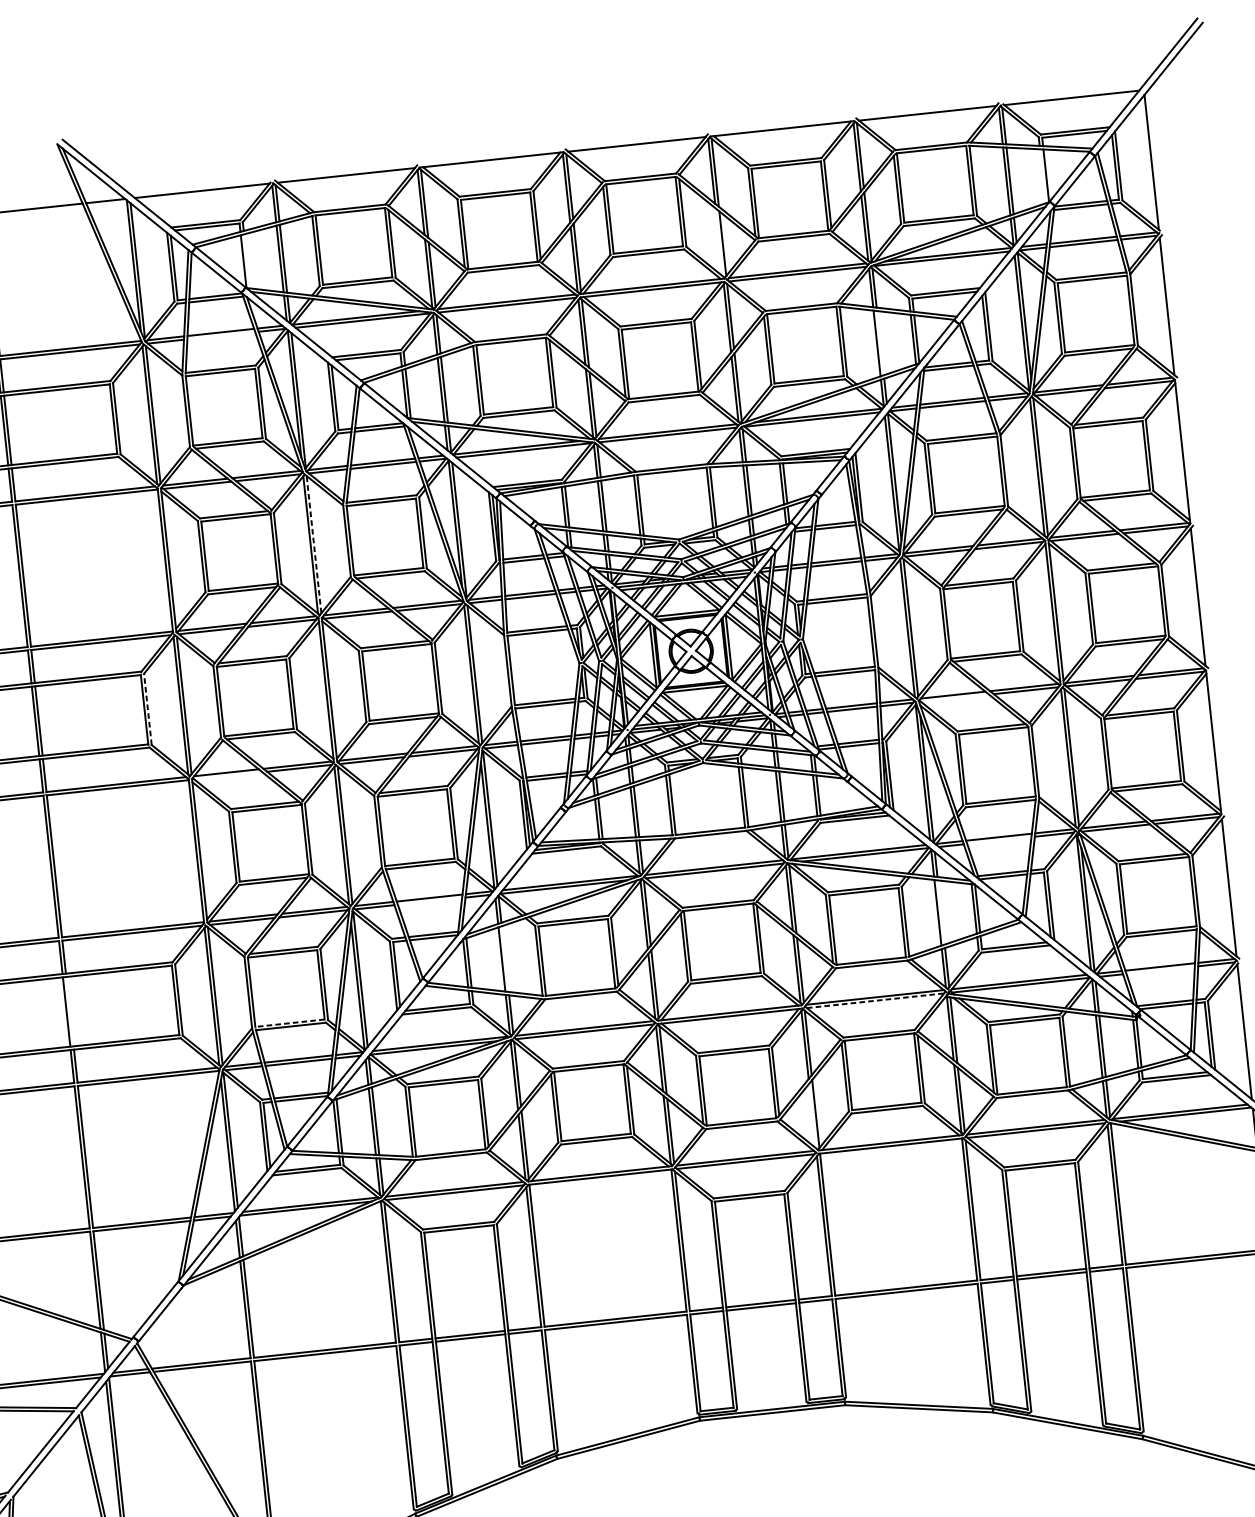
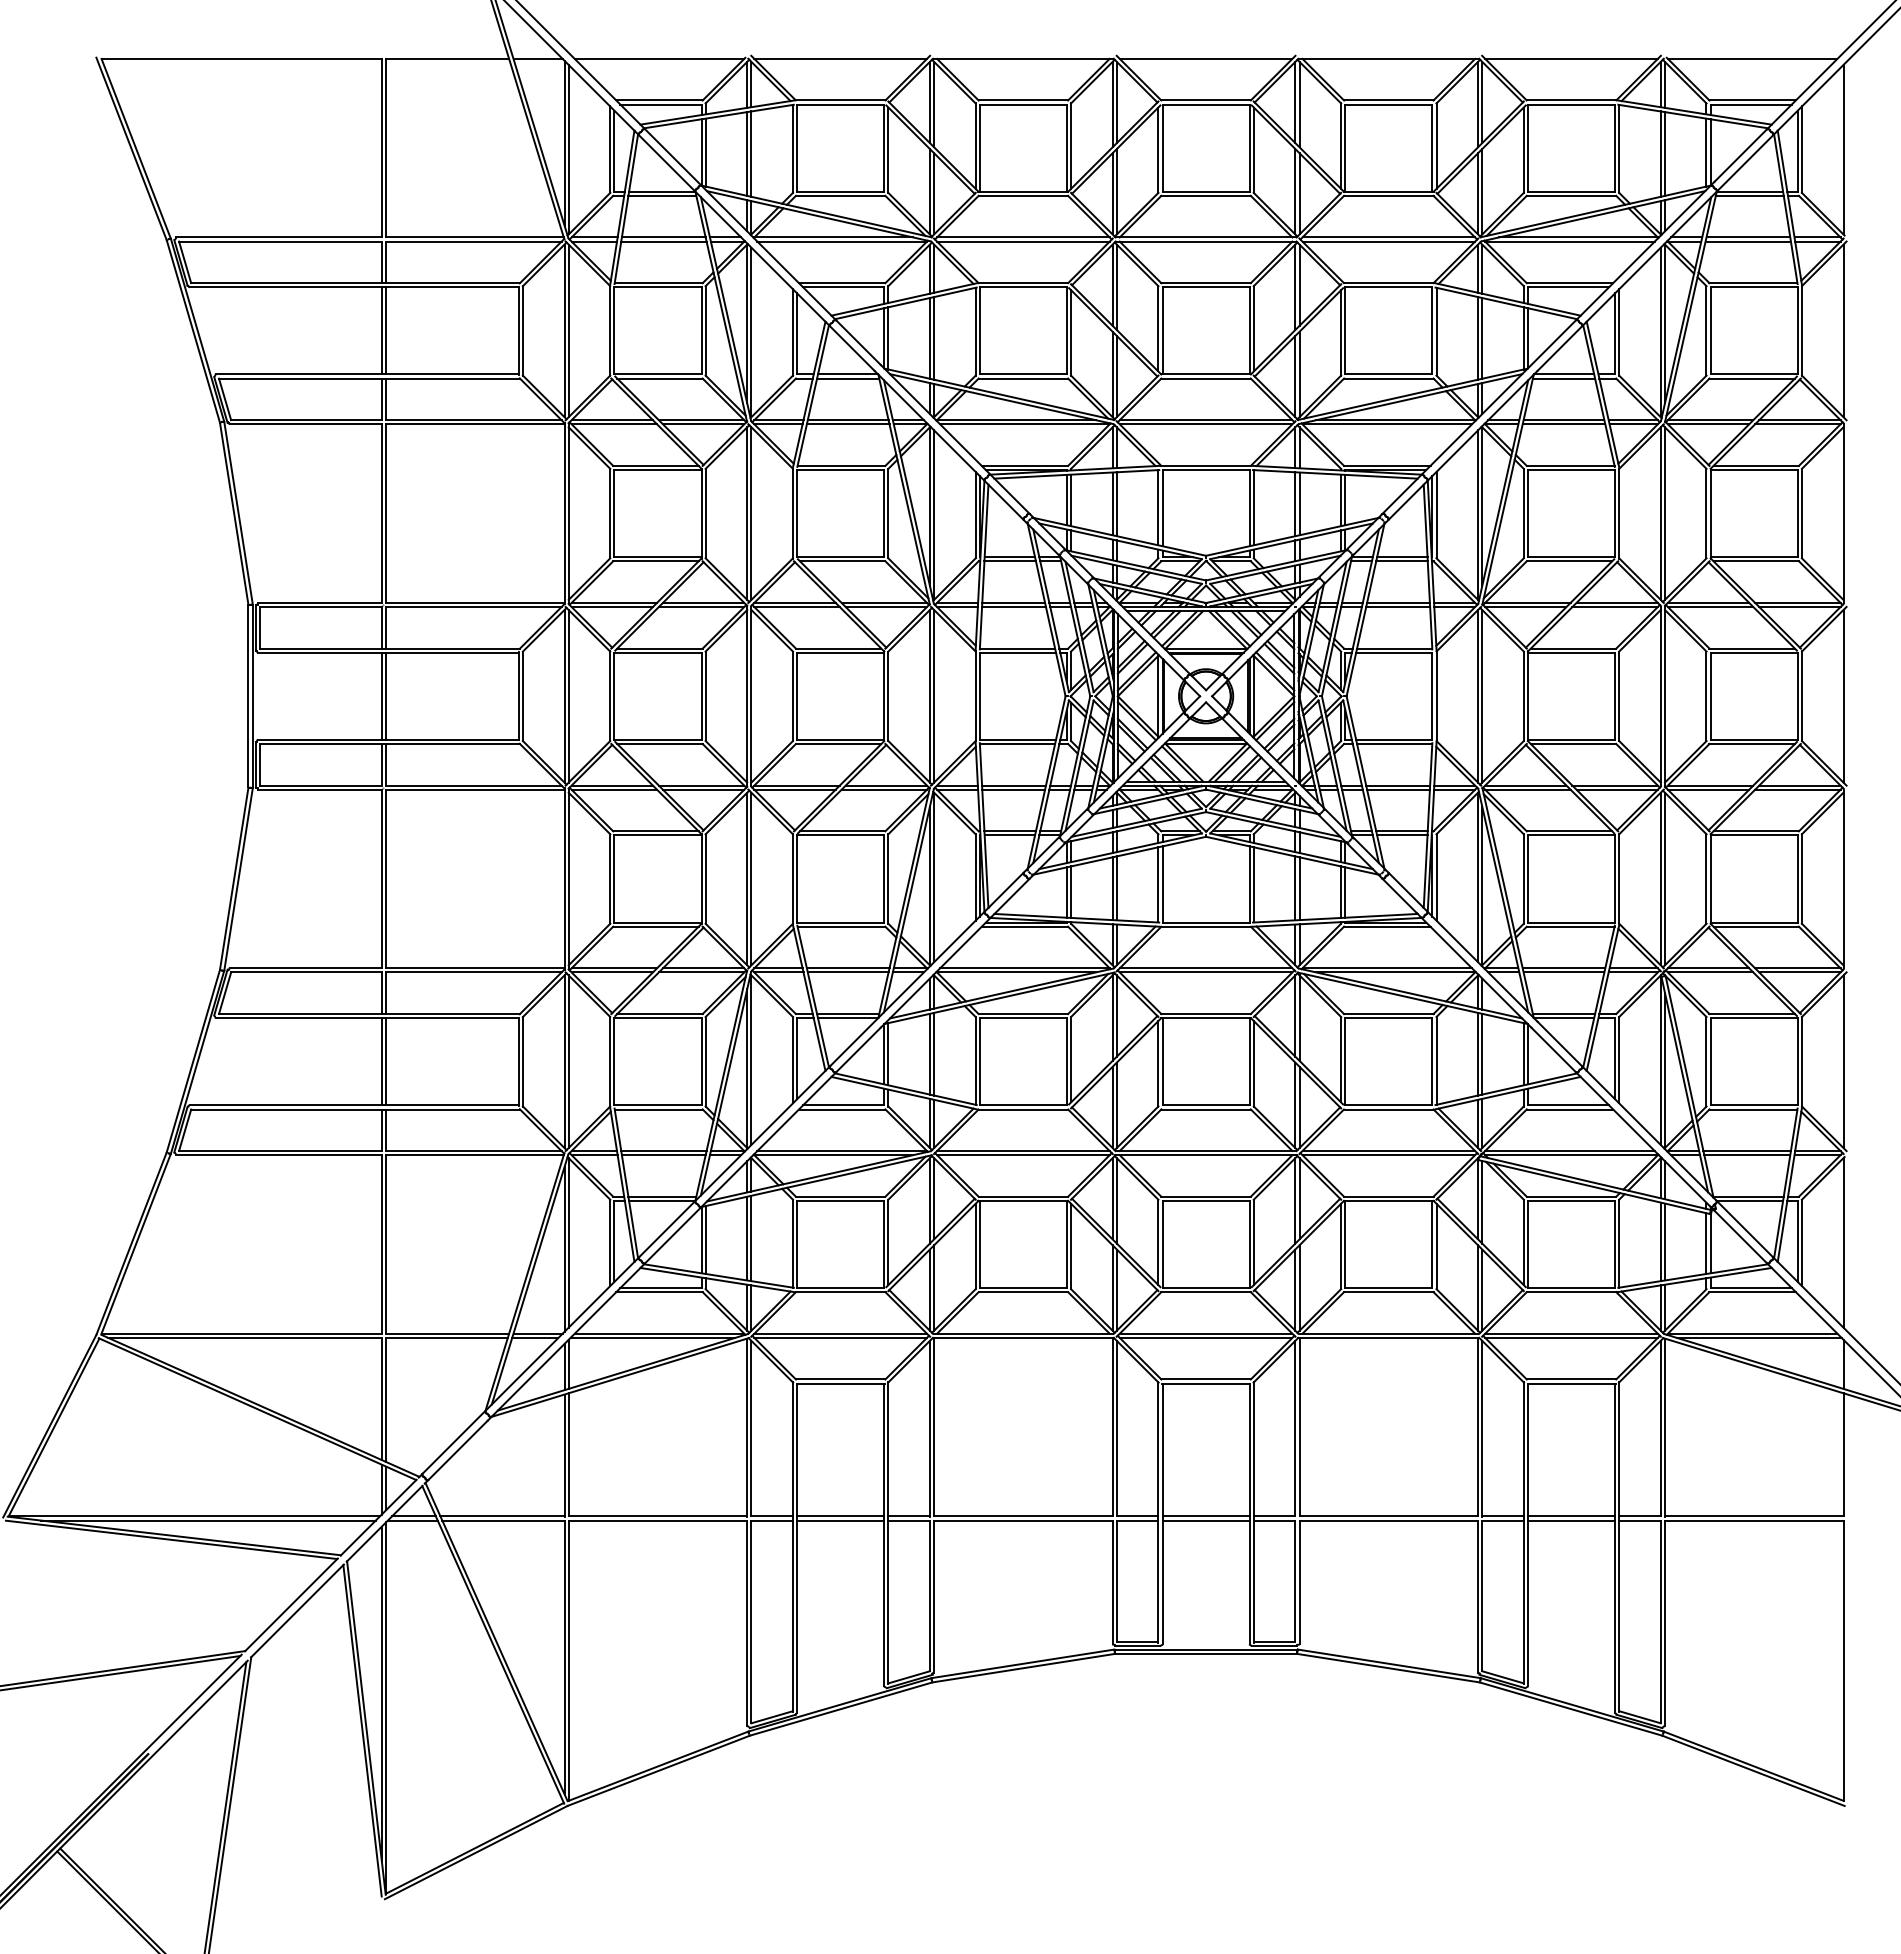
line: (1042, 176) -> (1706, 152), added
line: (719, 242) -> (1295, 191), added
line: (246, 261) -> (705, 152), added
line: (220, 335) -> (663, 241), added
line: (880, 343) -> (1482, 338), added
line: (314, 544) -> (751, 513), dashed -> solid
line: (954, 698) -> (1527, 789), added
line: (148, 709) -> (523, 696), dashed -> solid
line: (228, 775) -> (614, 789), added
line: (998, 840) -> (1563, 972), added
line: (429, 901) -> (847, 972), added
line: (941, 911) -> (1482, 1053), added
line: (505, 958) -> (934, 1053), added
line: (1160, 970) -> (1747, 1155), added
line: (876, 1000) -> (1389, 1155), dashed -> solid
line: (69, 1011) -> (385, 1061), added
line: (289, 1023) -> (657, 1105), dashed -> solid
line: (812, 1115) -> (1295, 1289), added

